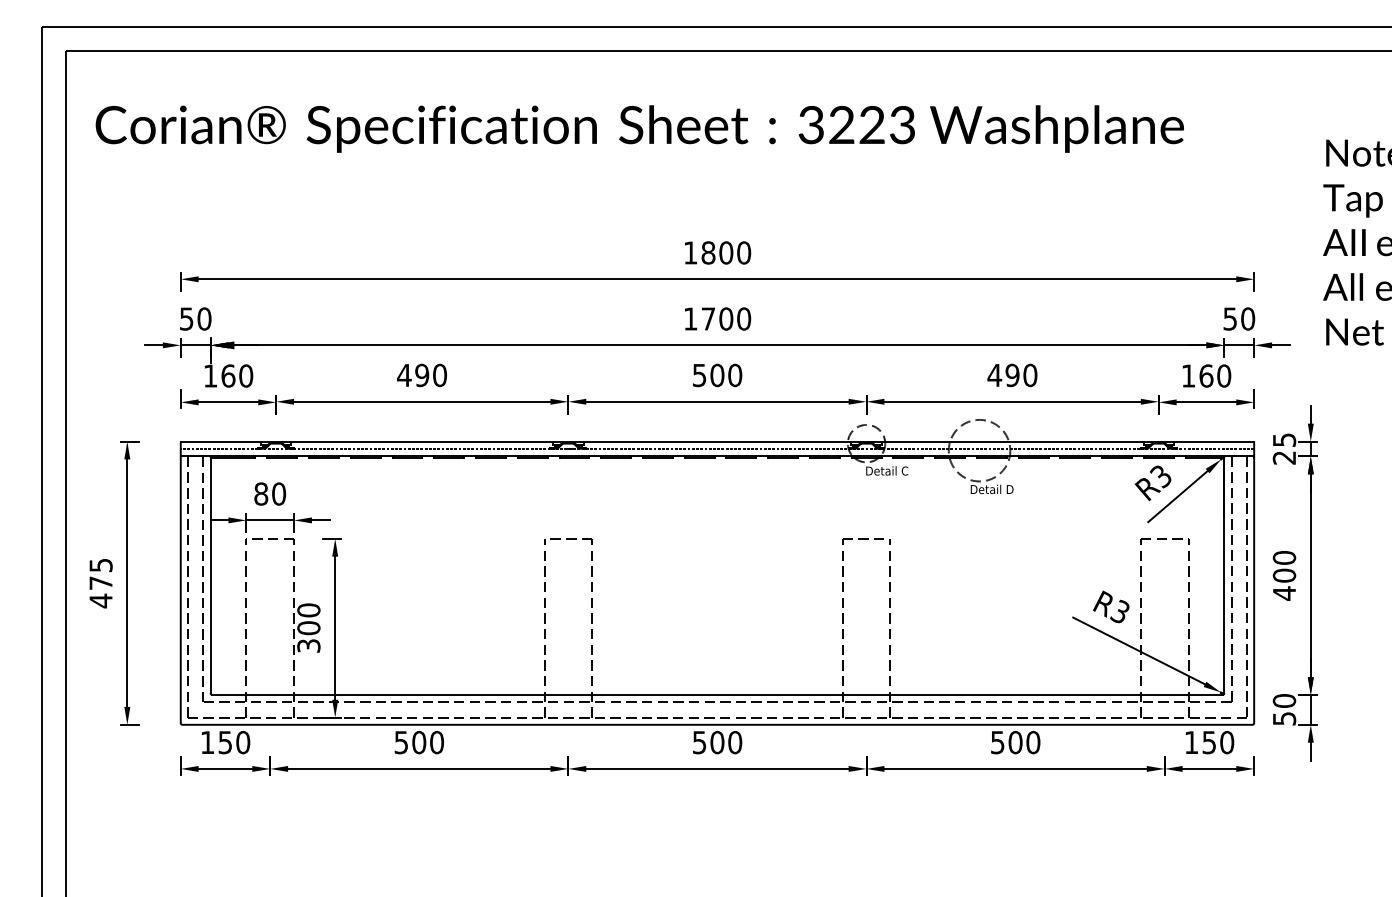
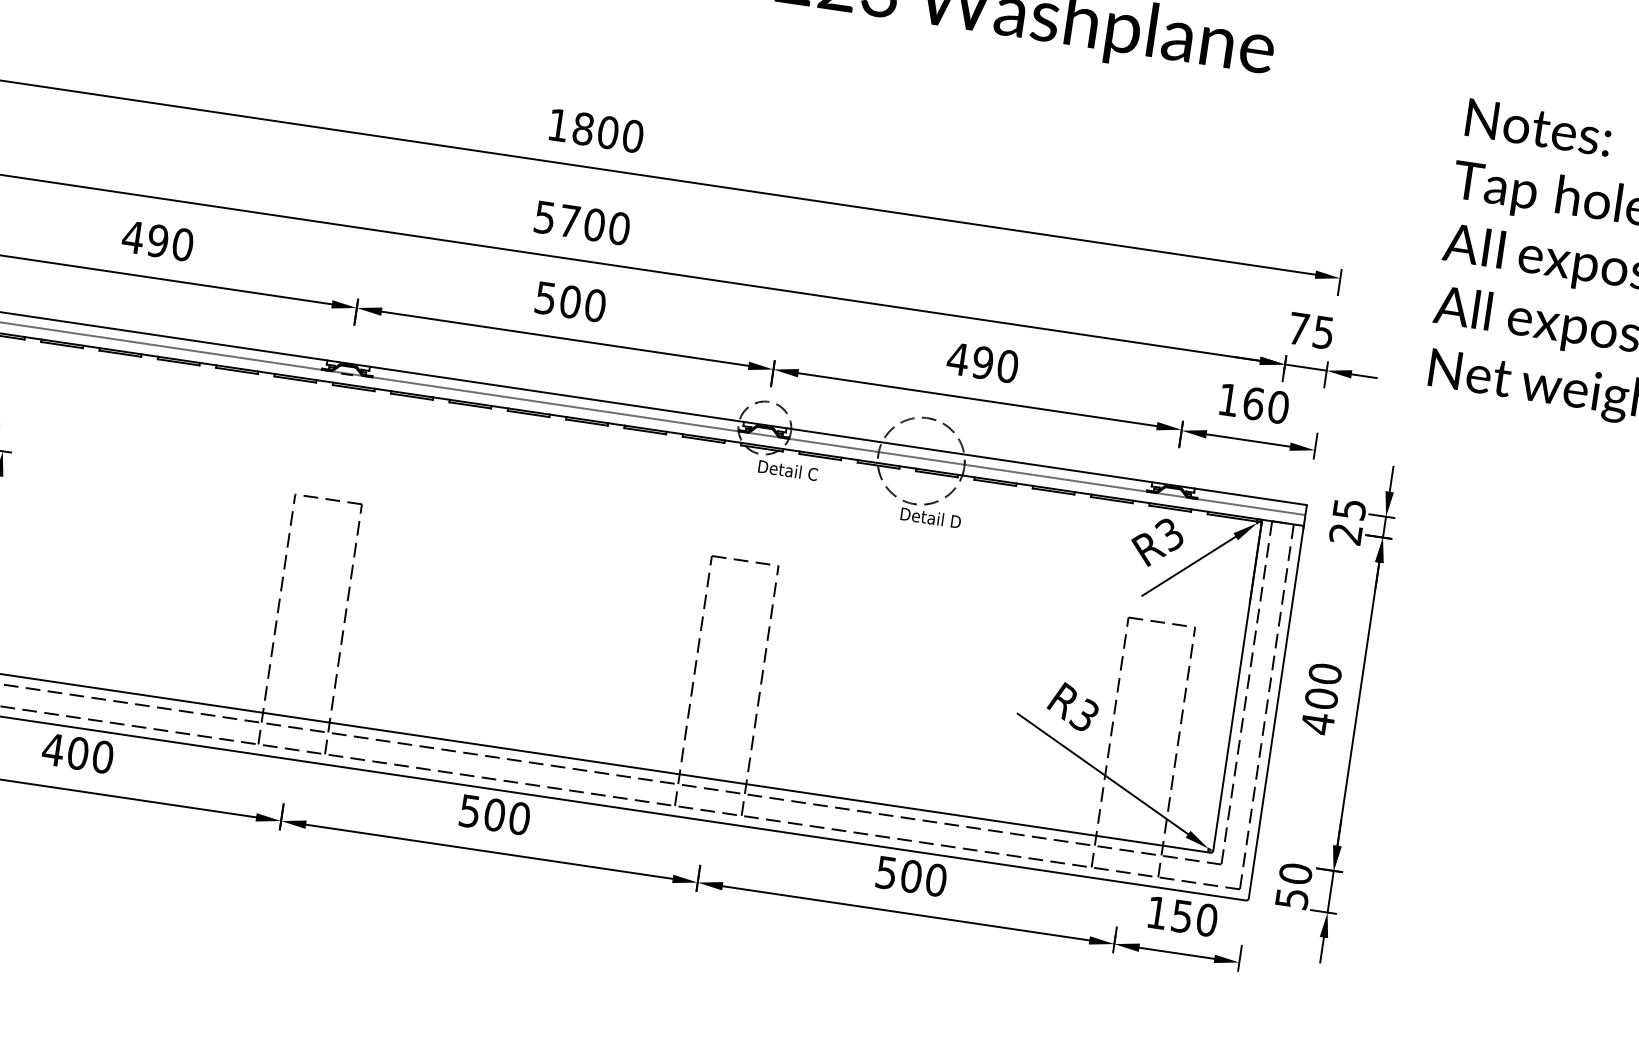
text: (690, 318) -> (544, 216), 1700 -> 5700
text: (1239, 318) -> (1311, 330), 50 -> 75
text: (401, 742) -> (53, 749), 500 -> 400

